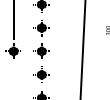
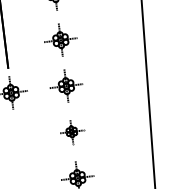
part: (41, 74) -> (71, 131), size x0.7

